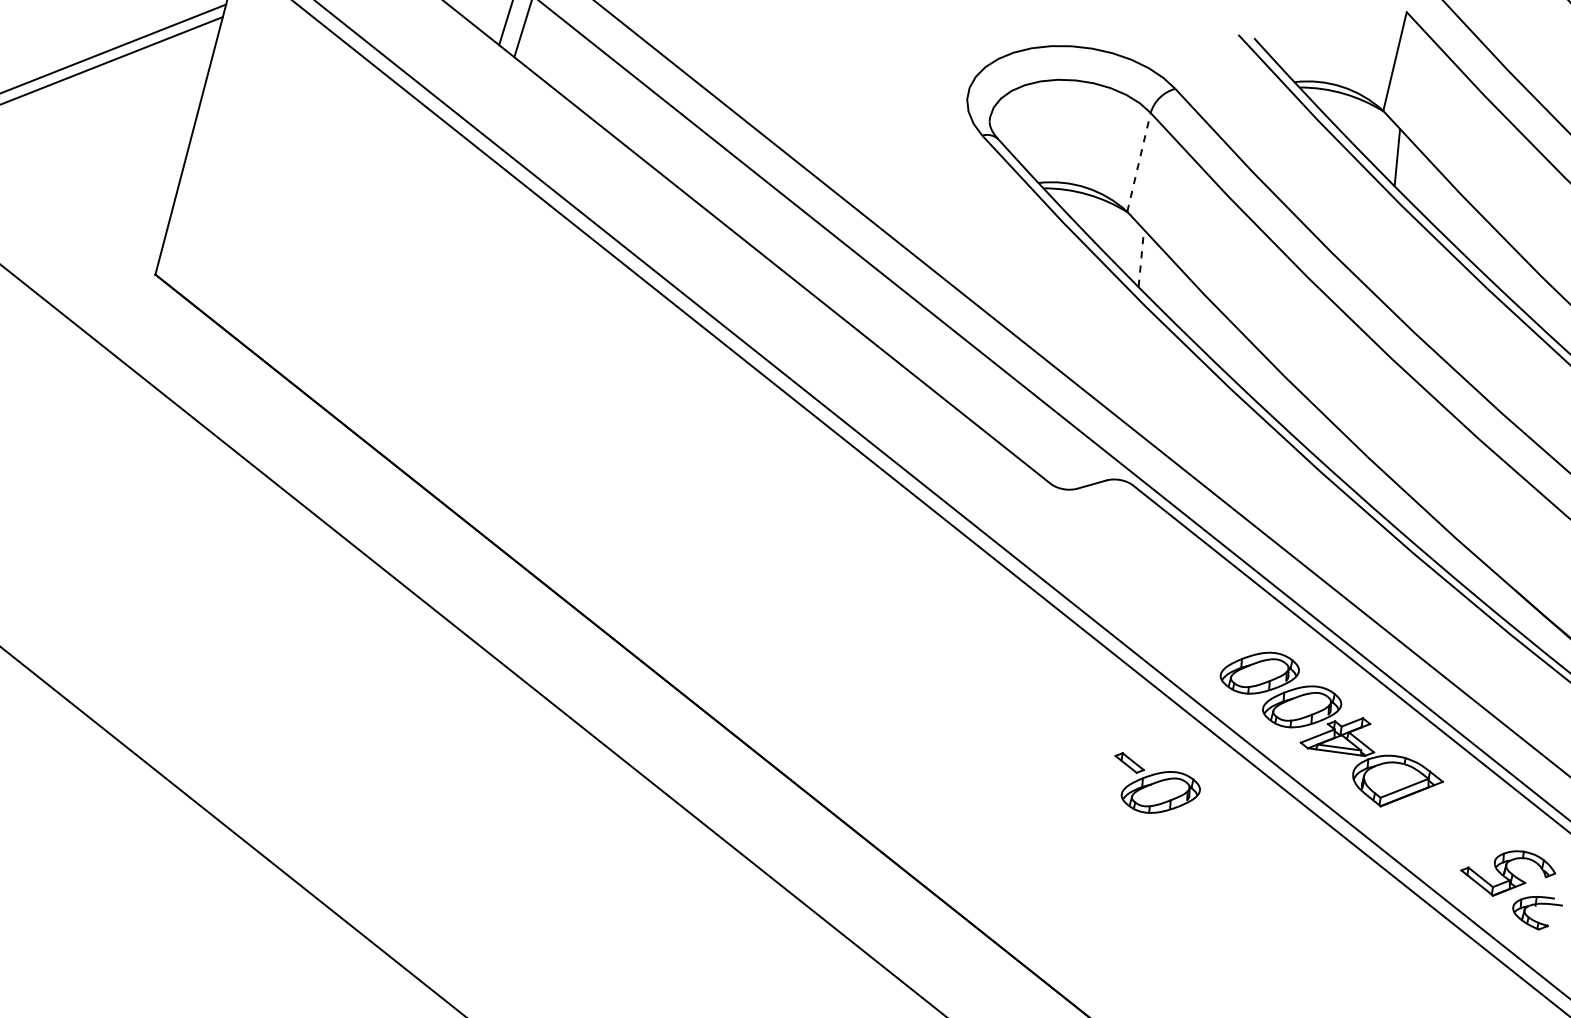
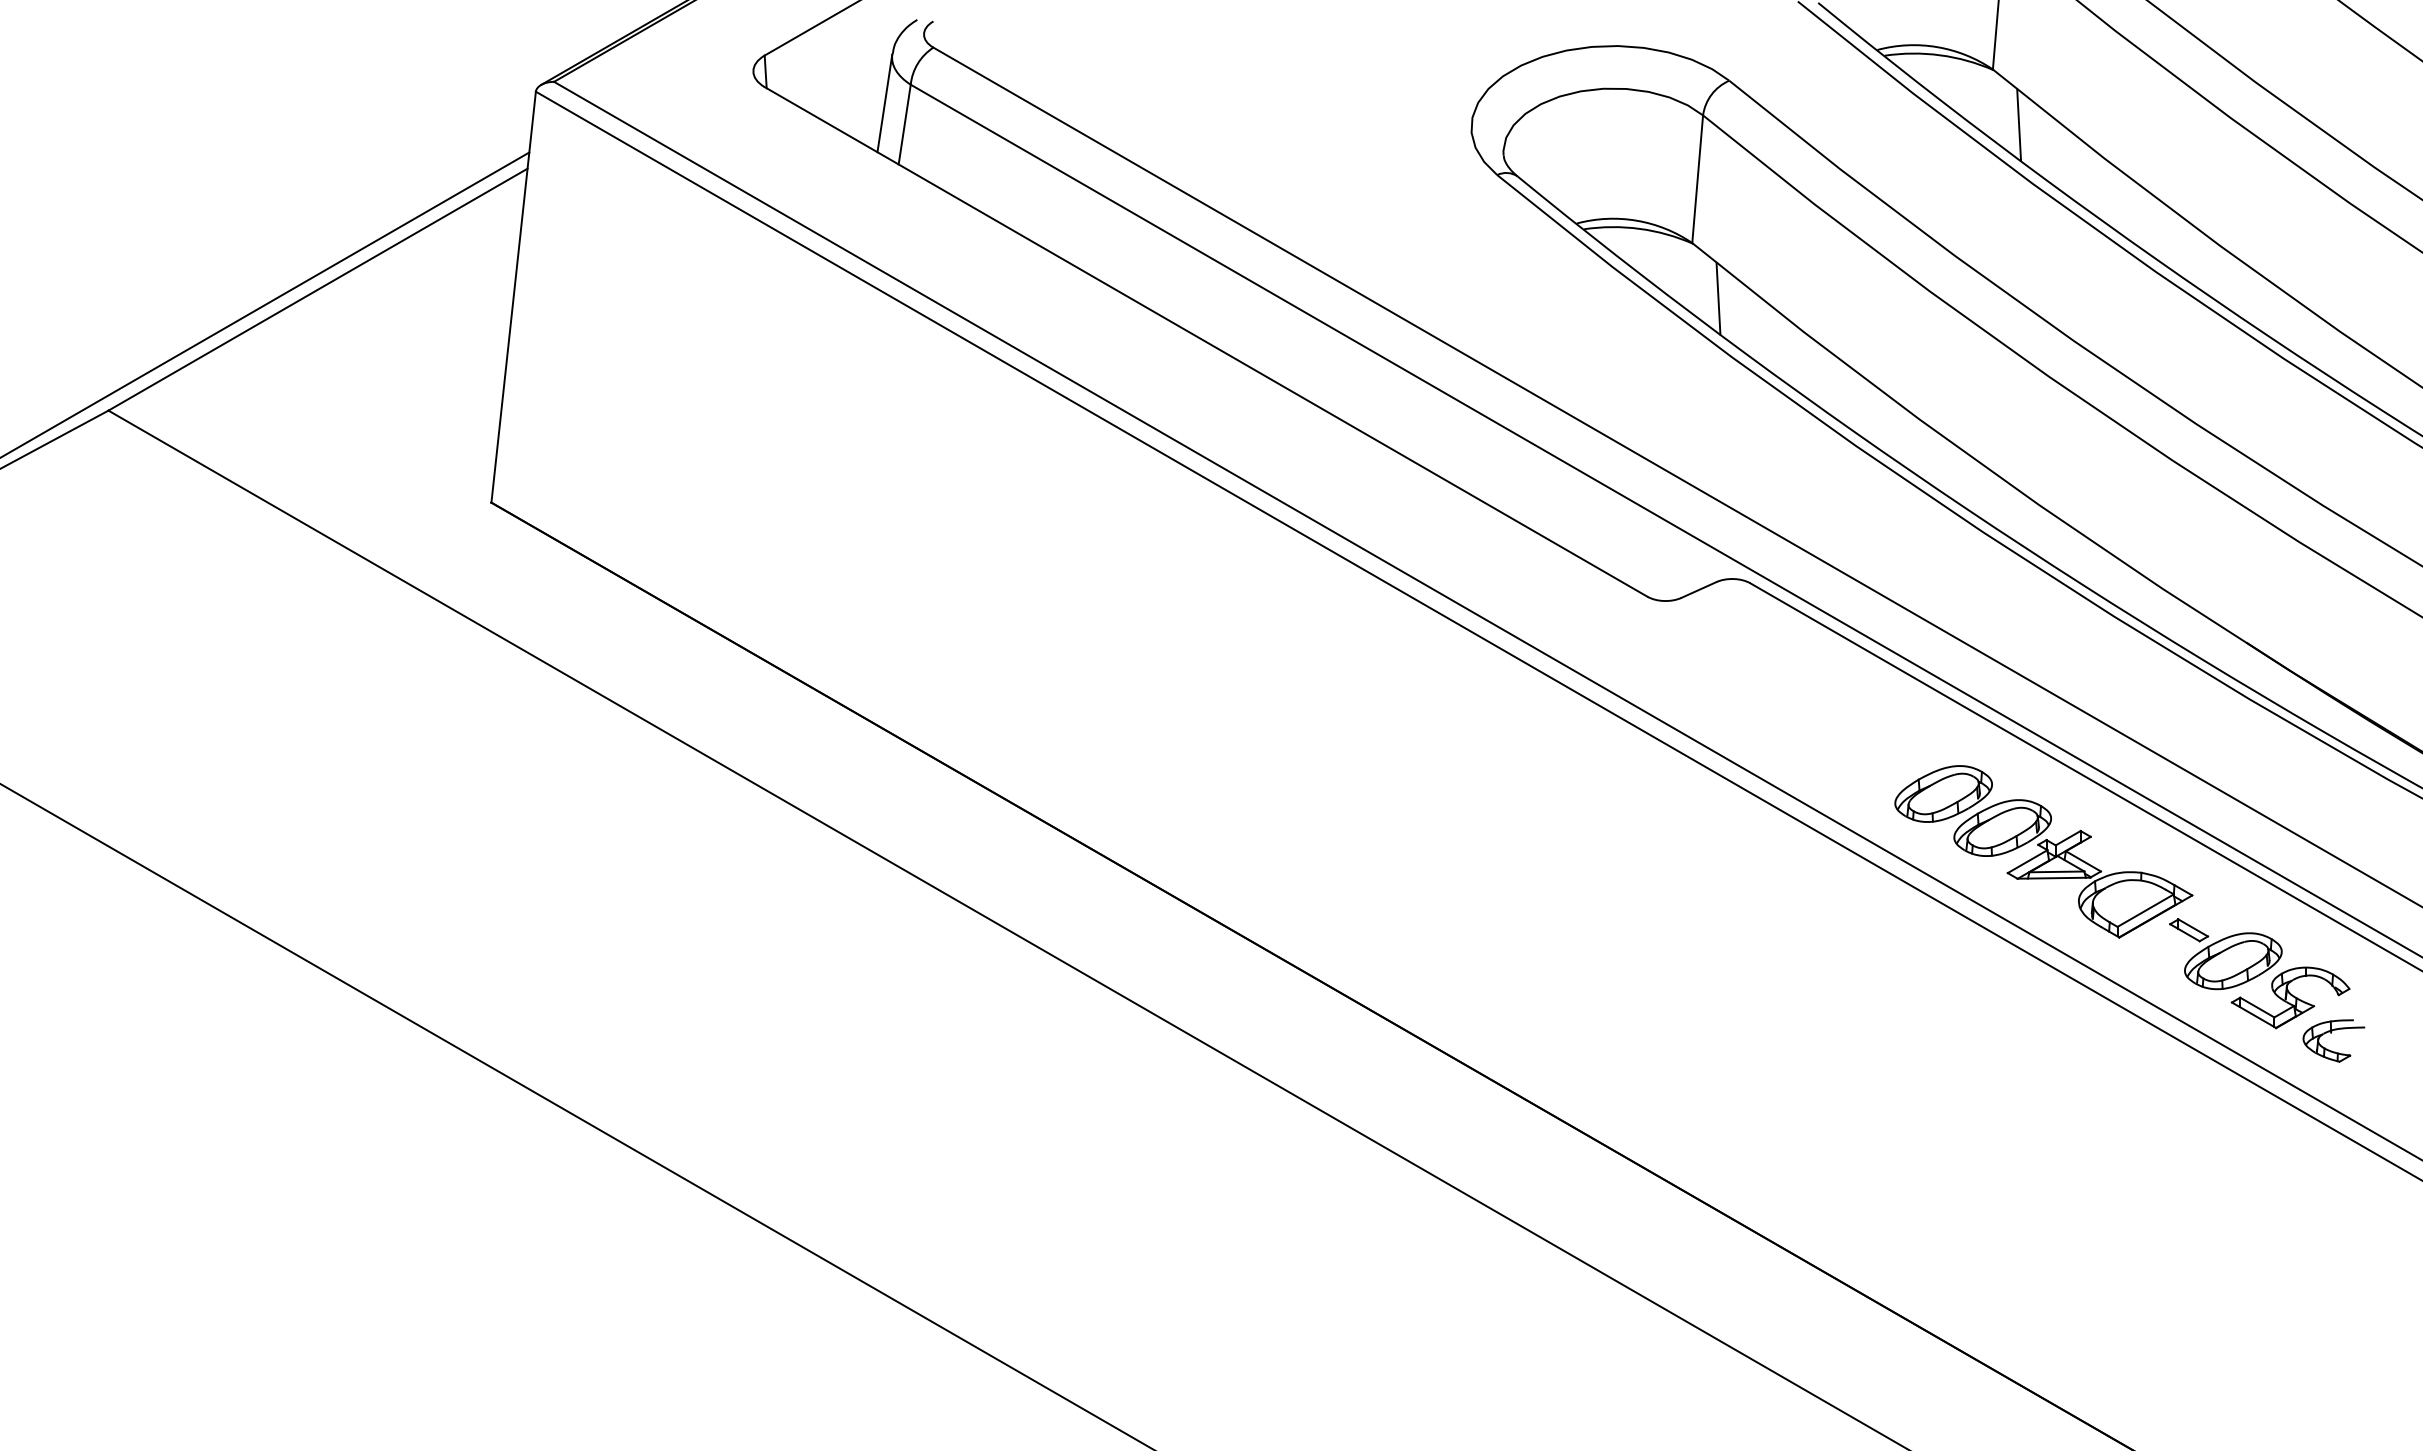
line: (1138, 161) -> (1697, 178), dashed -> solid
line: (1141, 258) -> (1718, 298), dashed -> solid
part: (1155, 786) -> (2225, 954), moved

